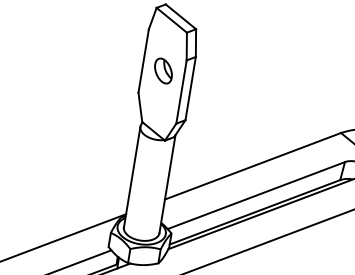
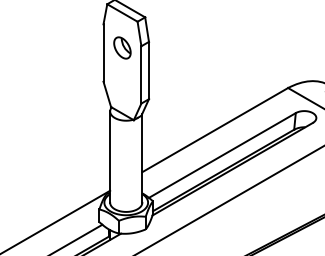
part: (163, 70) -> (122, 47), moved

